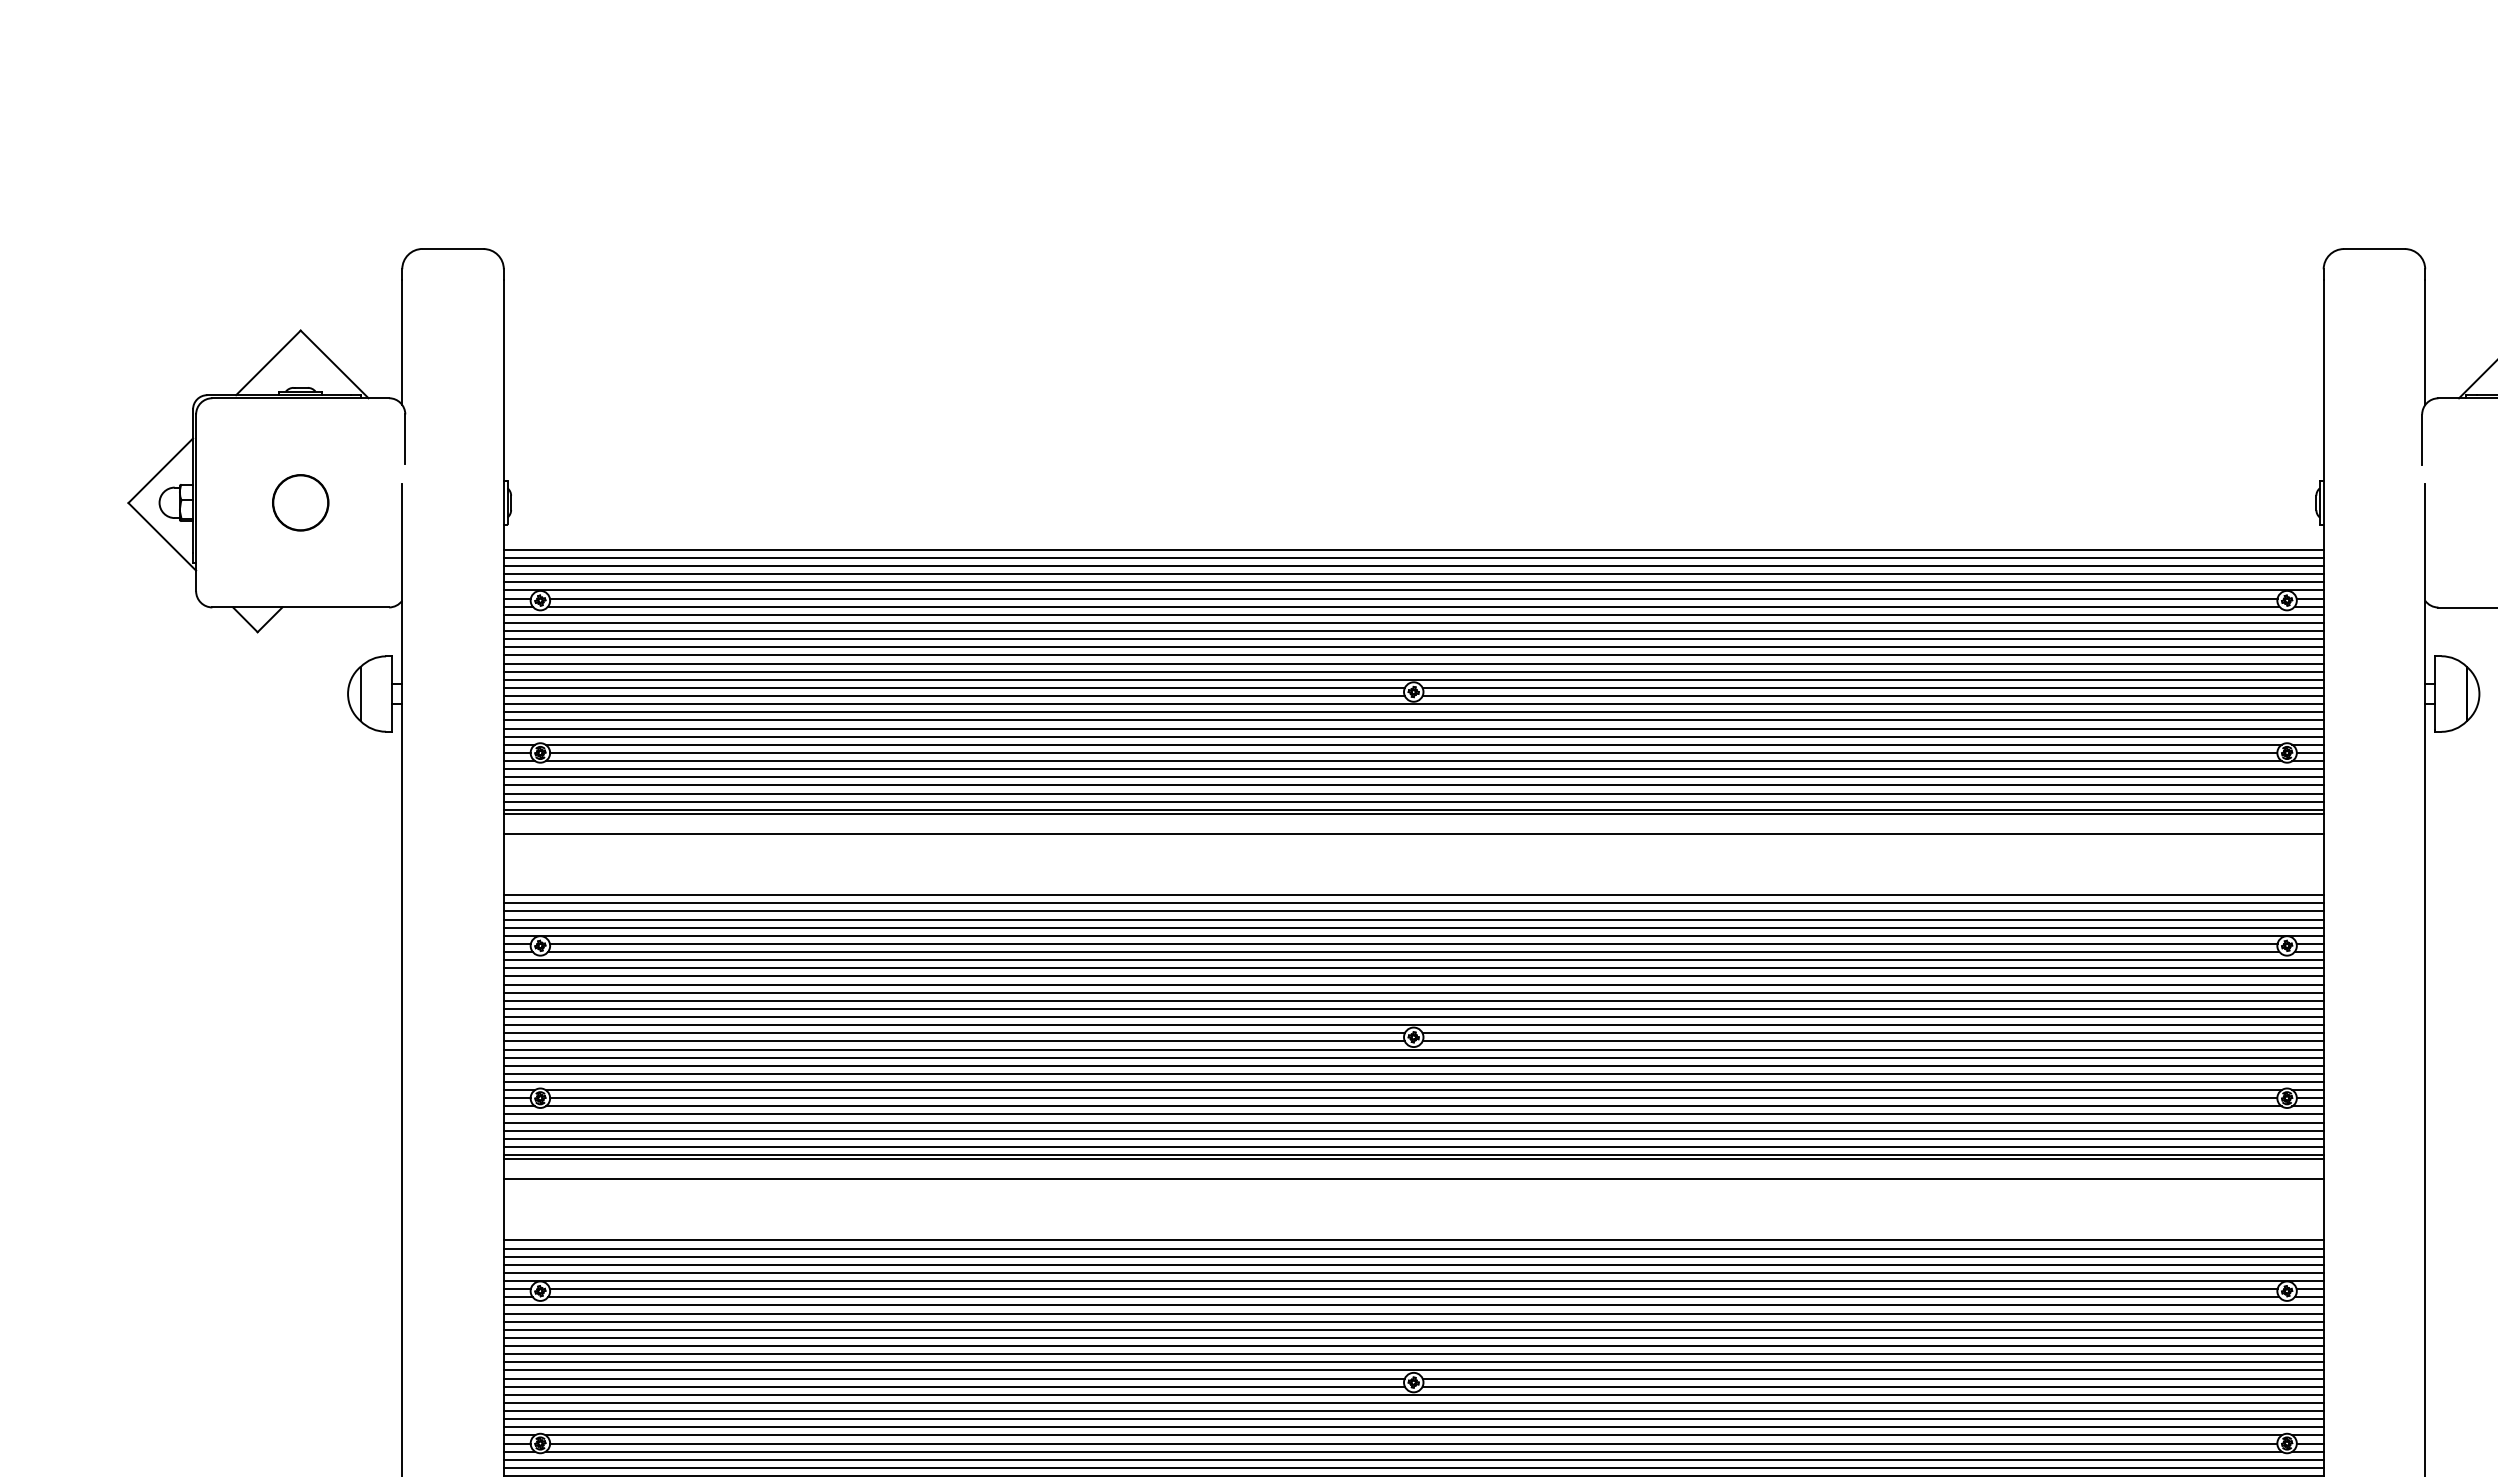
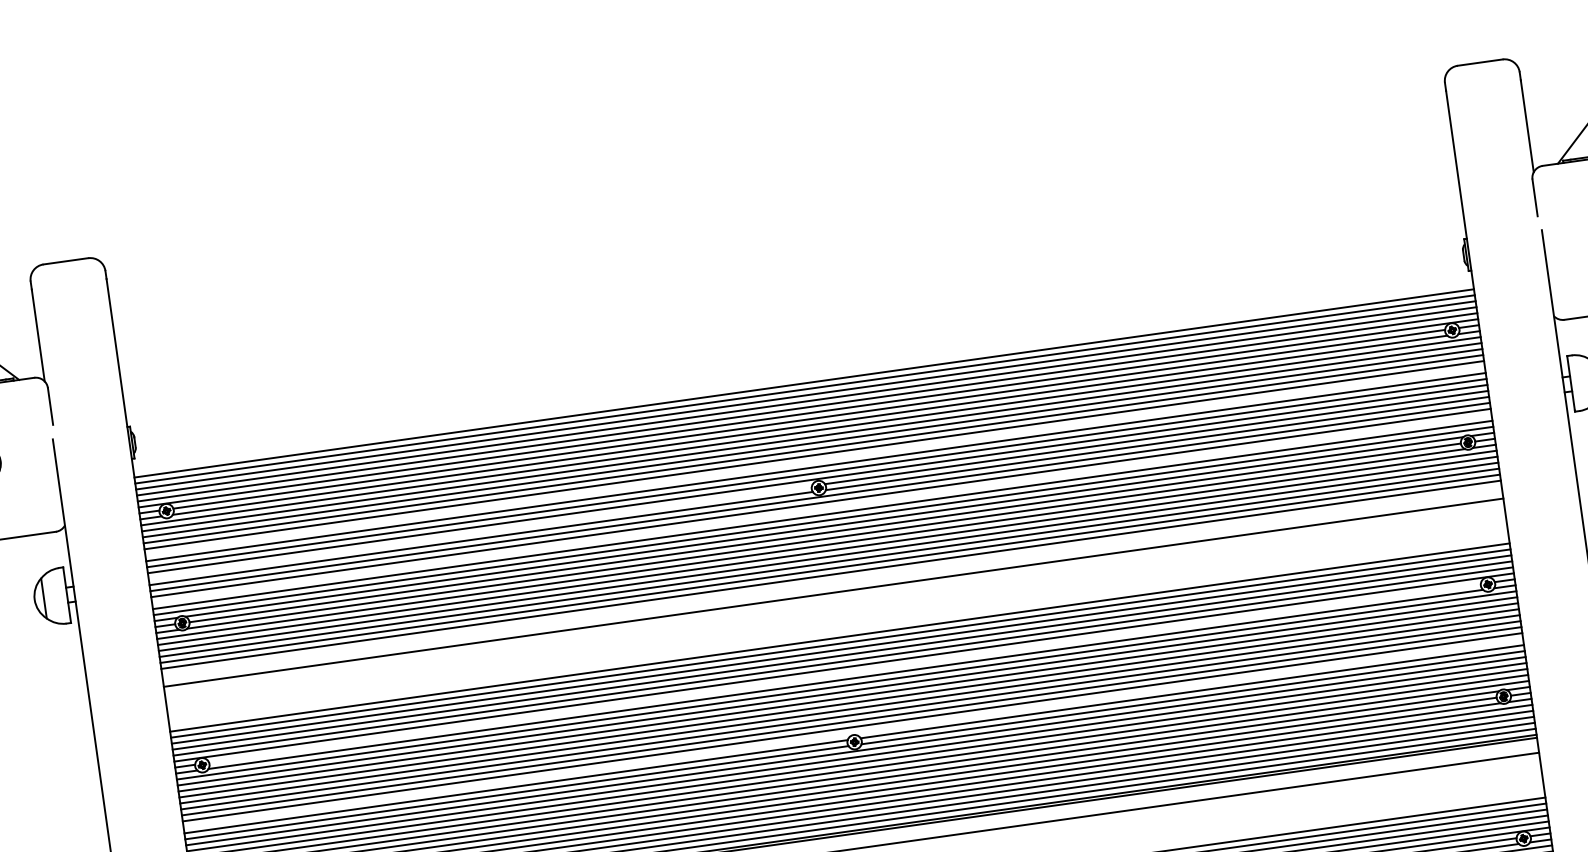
line: (1413, 655) -> (814, 461), removed
line: (953, 687) -> (479, 532), removed
line: (1413, 720) -> (821, 509), removed
line: (1413, 813) -> (831, 577), removed
line: (1413, 943) -> (844, 673), removed
line: (1413, 1025) -> (853, 733), removed

